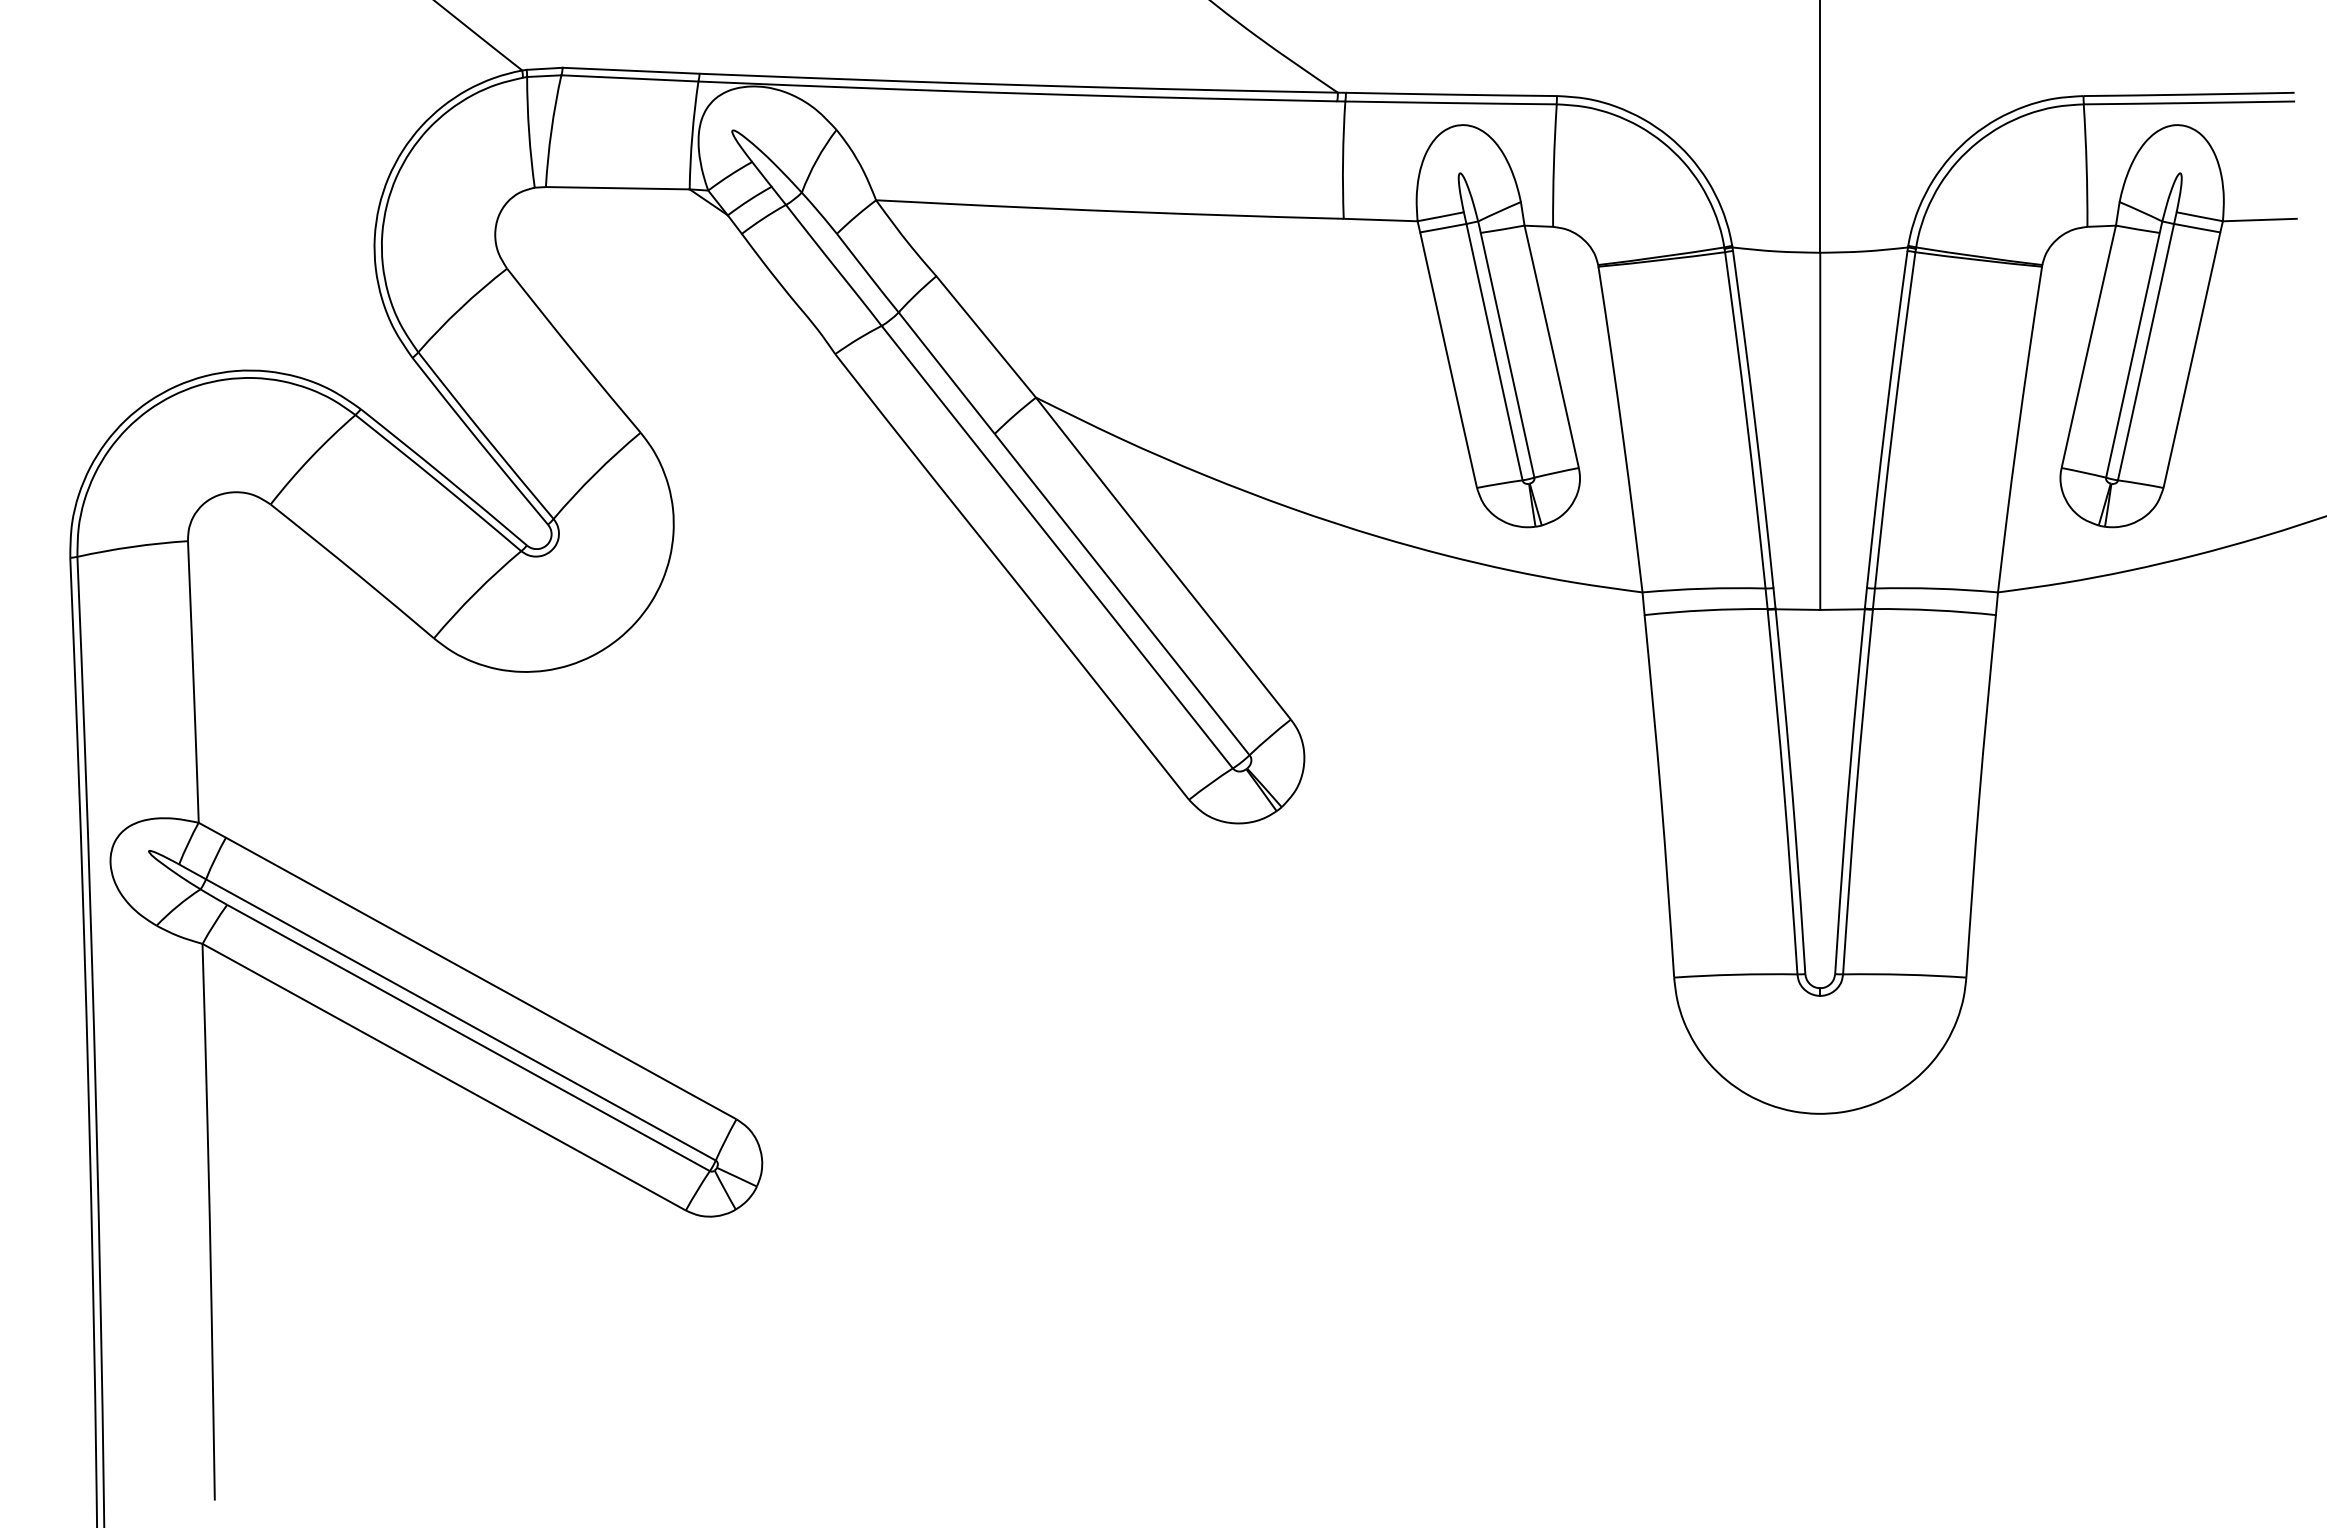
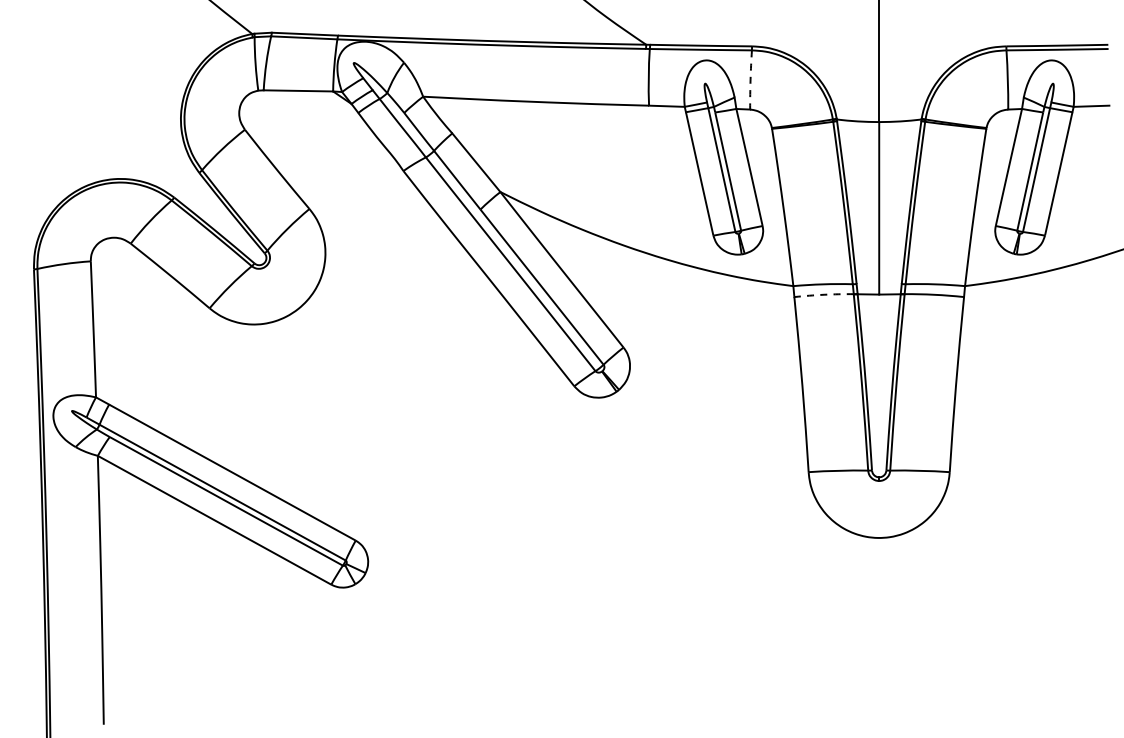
arc: (1553, 164) -> (750, 79), solid -> dashed
arc: (1706, 609) -> (824, 294), solid -> dashed

